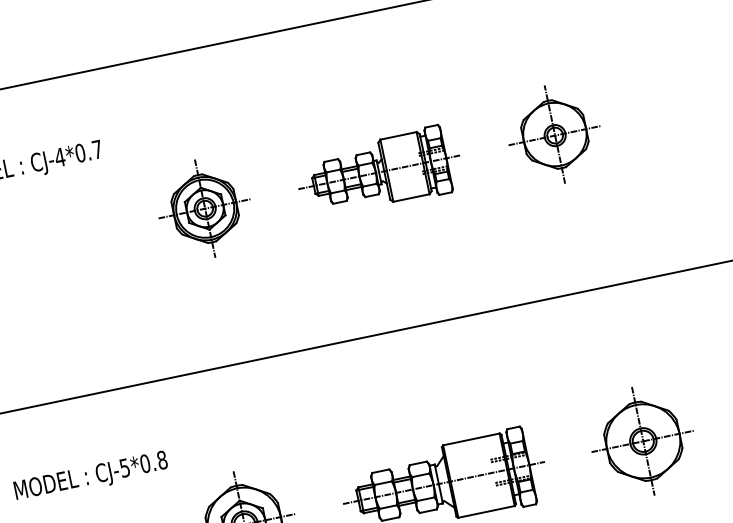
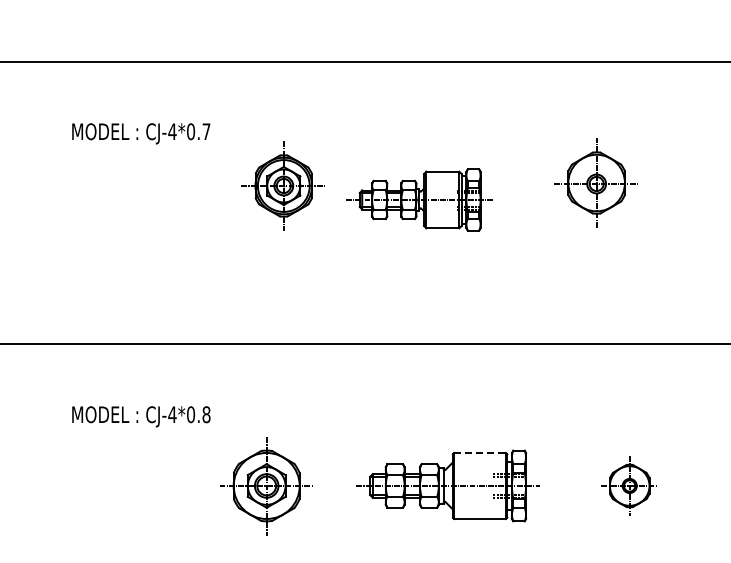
part: (553, 134) -> (595, 182), moved
part: (379, 171) -> (419, 199), moved
part: (203, 208) -> (282, 185), moved
line: (471, 438) -> (480, 452), solid -> dashed
part: (642, 440) -> (629, 485), size x0.6
text: (124, 467) -> (172, 414), CJ-5*0.8 -> CJ-4*0.8

